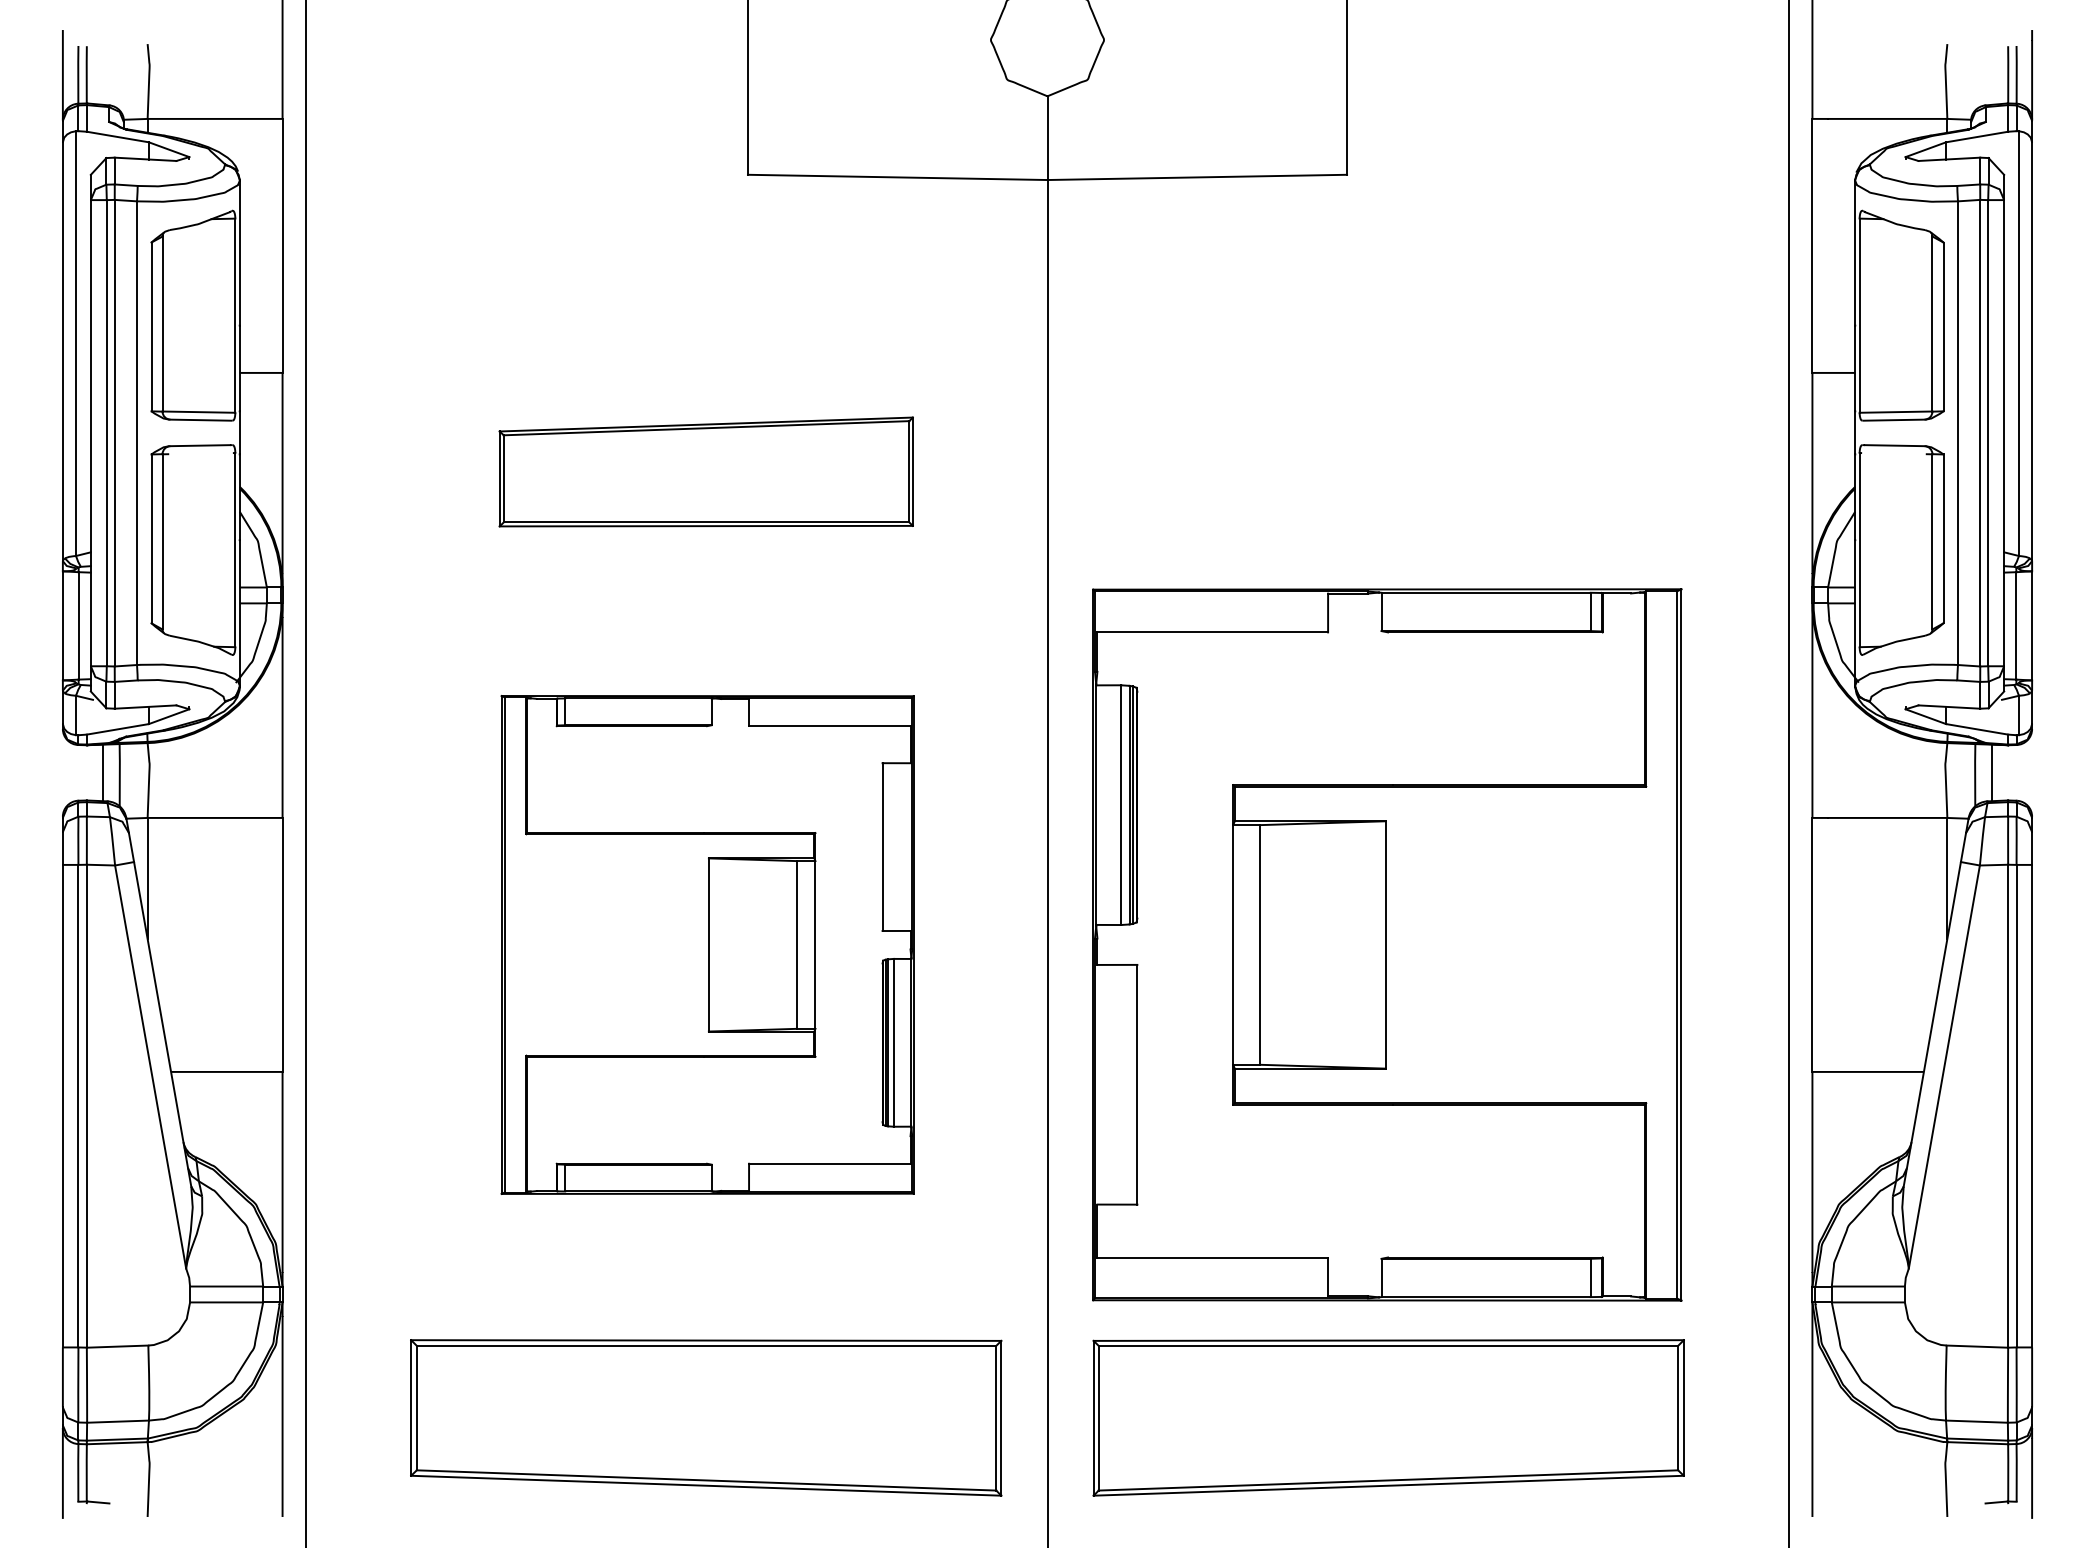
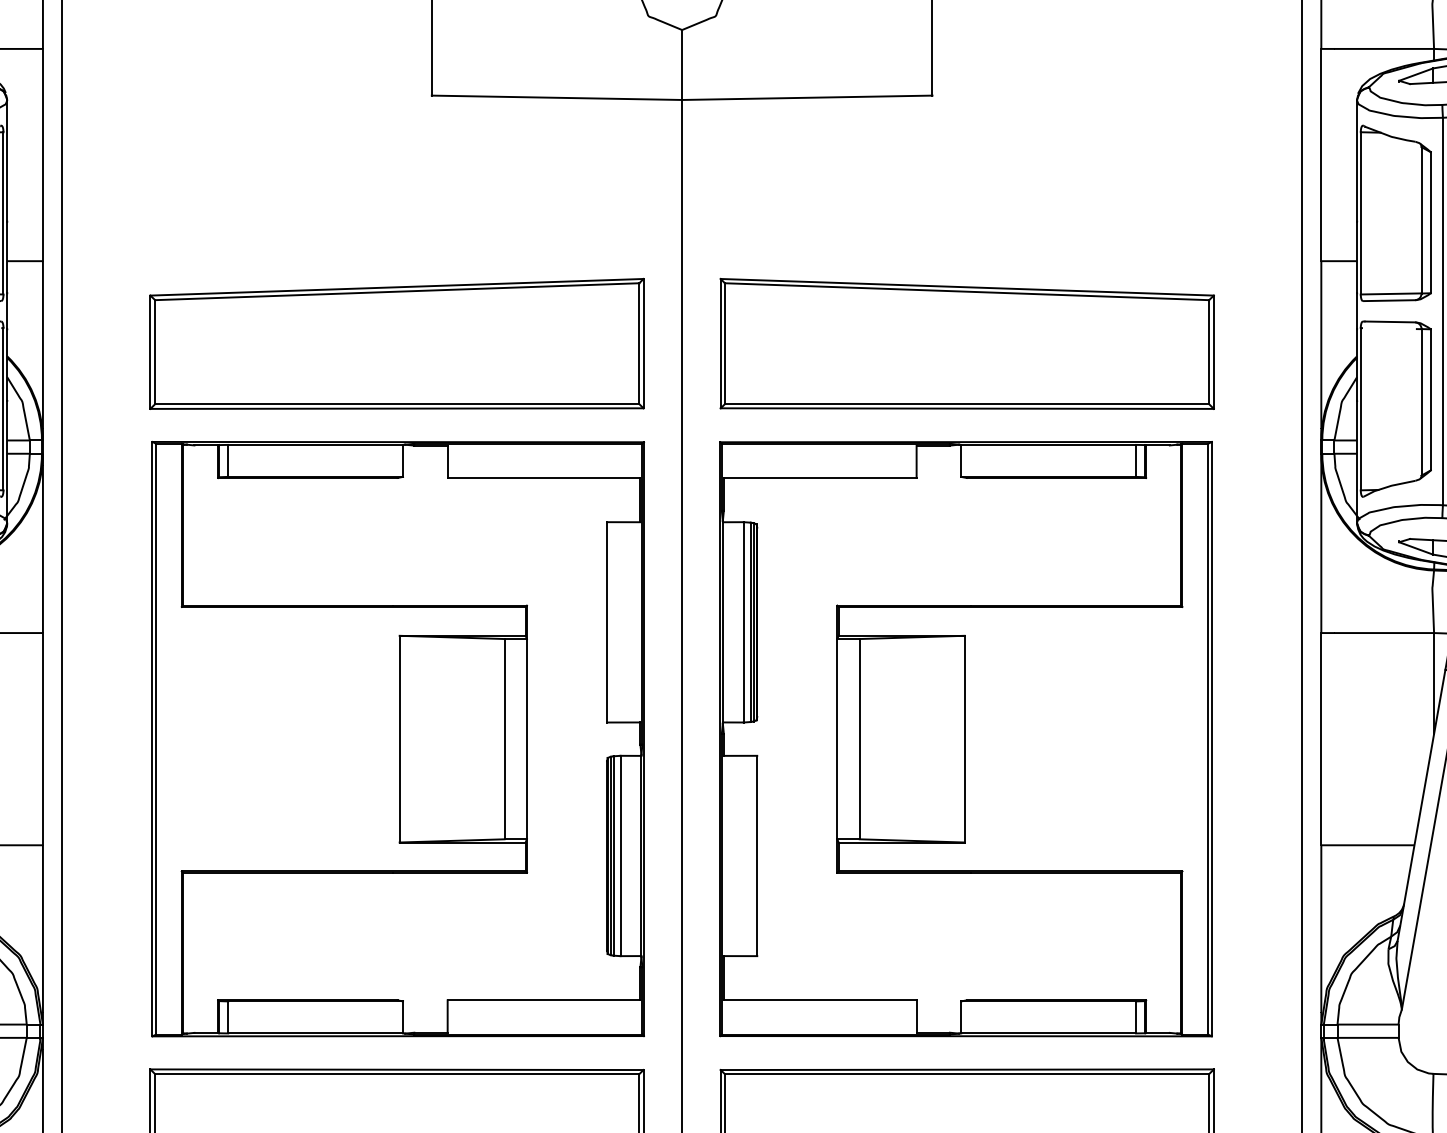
part: (706, 471) -> (397, 343), size x1.43
part: (1388, 471) -> (967, 343), added
part: (707, 944) -> (398, 738), size x1.43

